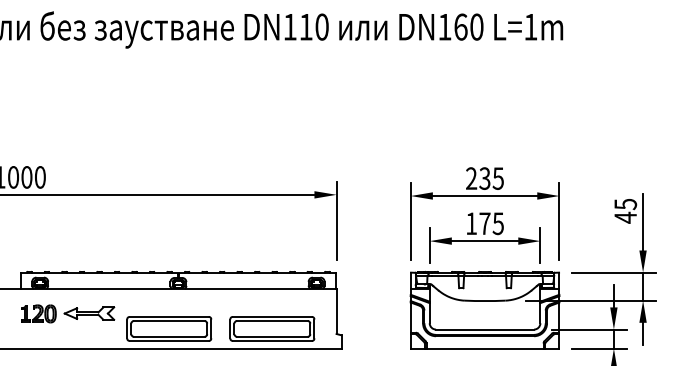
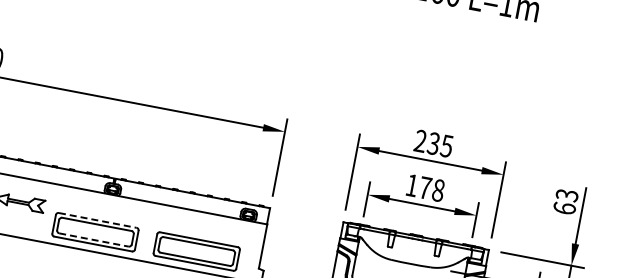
text: (625, 211) -> (565, 202), 45 -> 63
text: (497, 223) -> (437, 190), 175 -> 178
line: (169, 316) -> (98, 220), solid -> dashed
line: (169, 336) -> (94, 239), solid -> dashed

